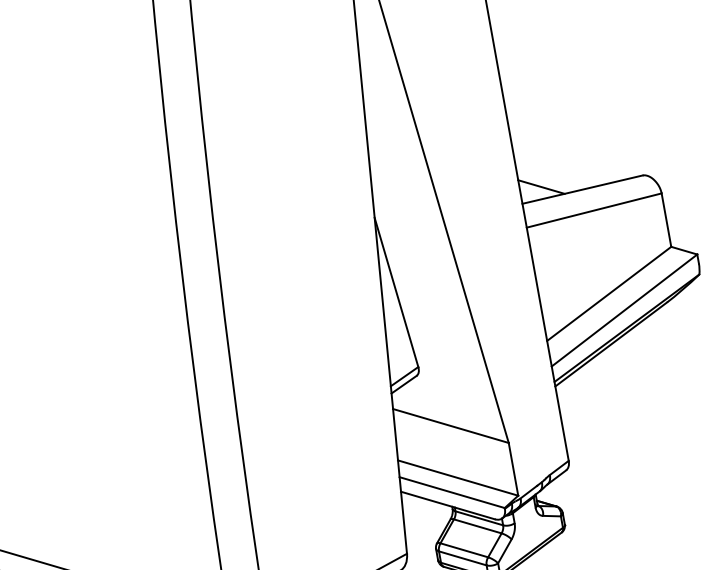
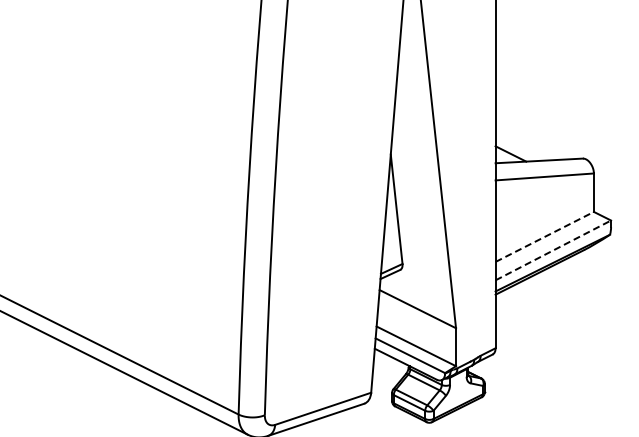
line: (610, 293) -> (545, 236), solid -> dashed
line: (624, 310) -> (553, 250), solid -> dashed

